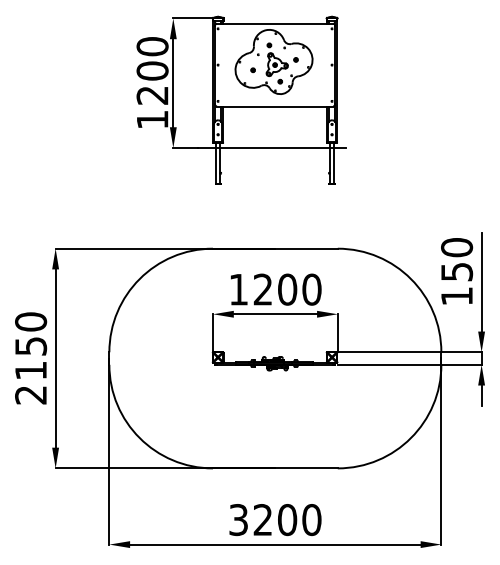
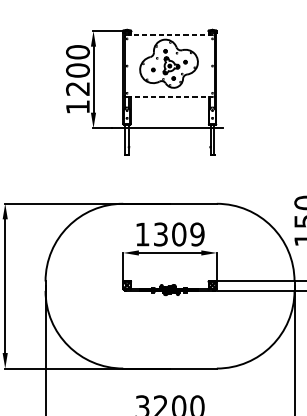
line: (274, 23) -> (169, 34), solid -> dashed
line: (275, 106) -> (170, 97), solid -> dashed
text: (287, 289) -> (179, 234), 1200 -> 1309

